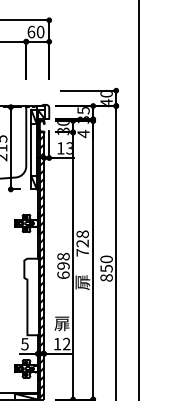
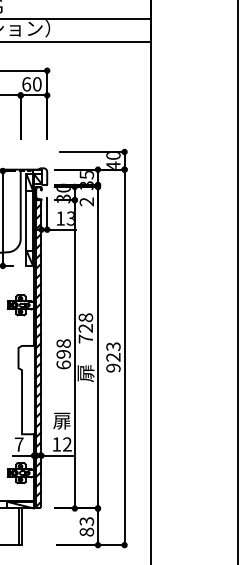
text: (83, 133) -> (86, 201), 4 -> 2
text: (106, 268) -> (113, 357), 850 -> 923
text: (24, 344) -> (18, 444), 5 -> 7

